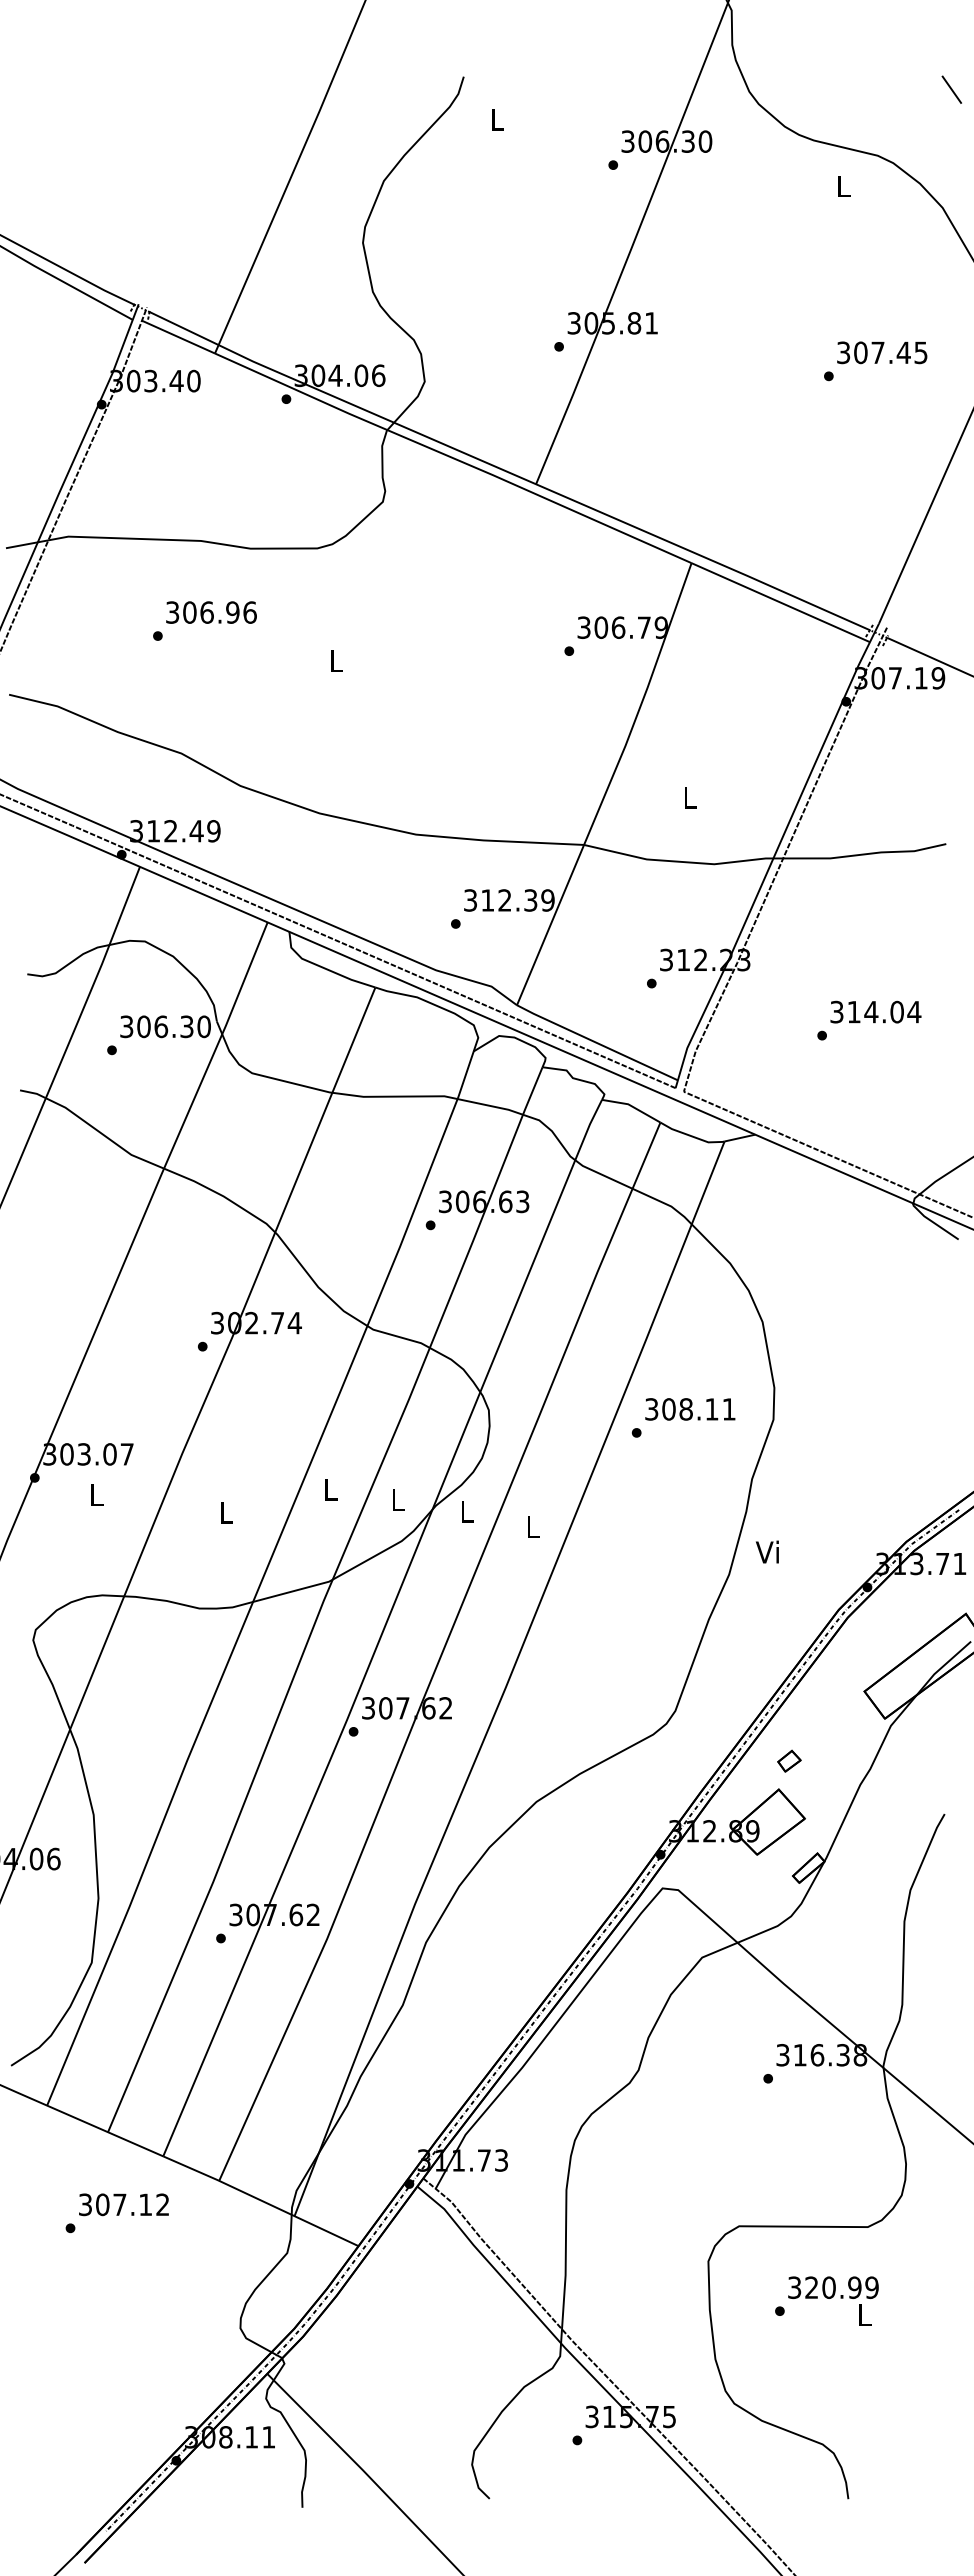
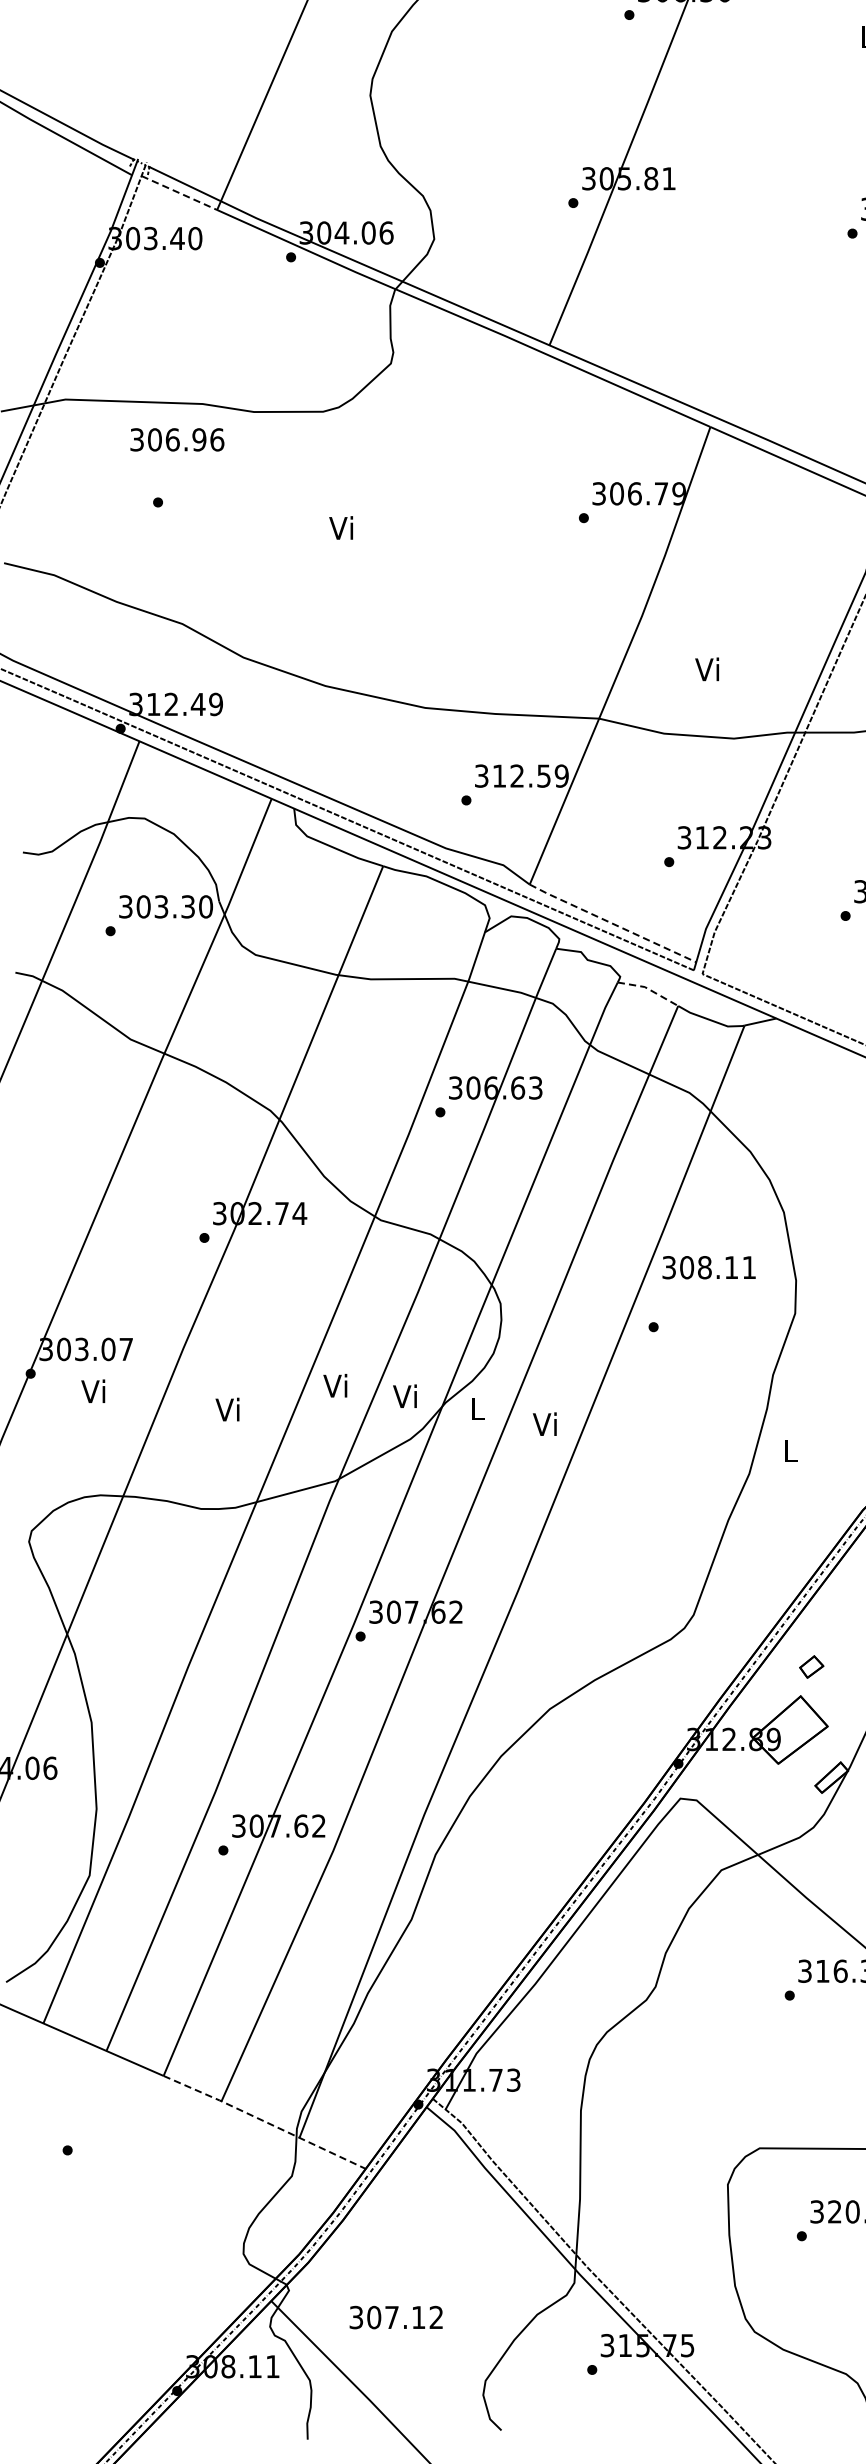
line: (178, 337) -> (179, 193), solid -> dashed
text: (211, 612) -> (177, 439), moved
text: (334, 660) -> (340, 527), L -> Vi
text: (688, 796) -> (707, 668), L -> Vi
text: (531, 899) -> (544, 775), 312.39 -> 312.59
text: (161, 1026) -> (161, 906), 306.30 -> 303.30
line: (597, 1043) -> (613, 924), solid -> dashed
line: (632, 1106) -> (649, 989), solid -> dashed
text: (690, 1409) -> (709, 1267), moved
text: (328, 1489) -> (334, 1385), L -> Vi
text: (94, 1494) -> (92, 1390), L -> Vi
text: (395, 1499) -> (403, 1396), L -> Vi
text: (224, 1512) -> (227, 1409), L -> Vi
text: (531, 1526) -> (544, 1424), L -> Vi
text: (766, 1551) -> (787, 1449), Vi -> L
line: (260, 2200) -> (264, 2121), solid -> dashed
text: (123, 2204) -> (395, 2317), moved

